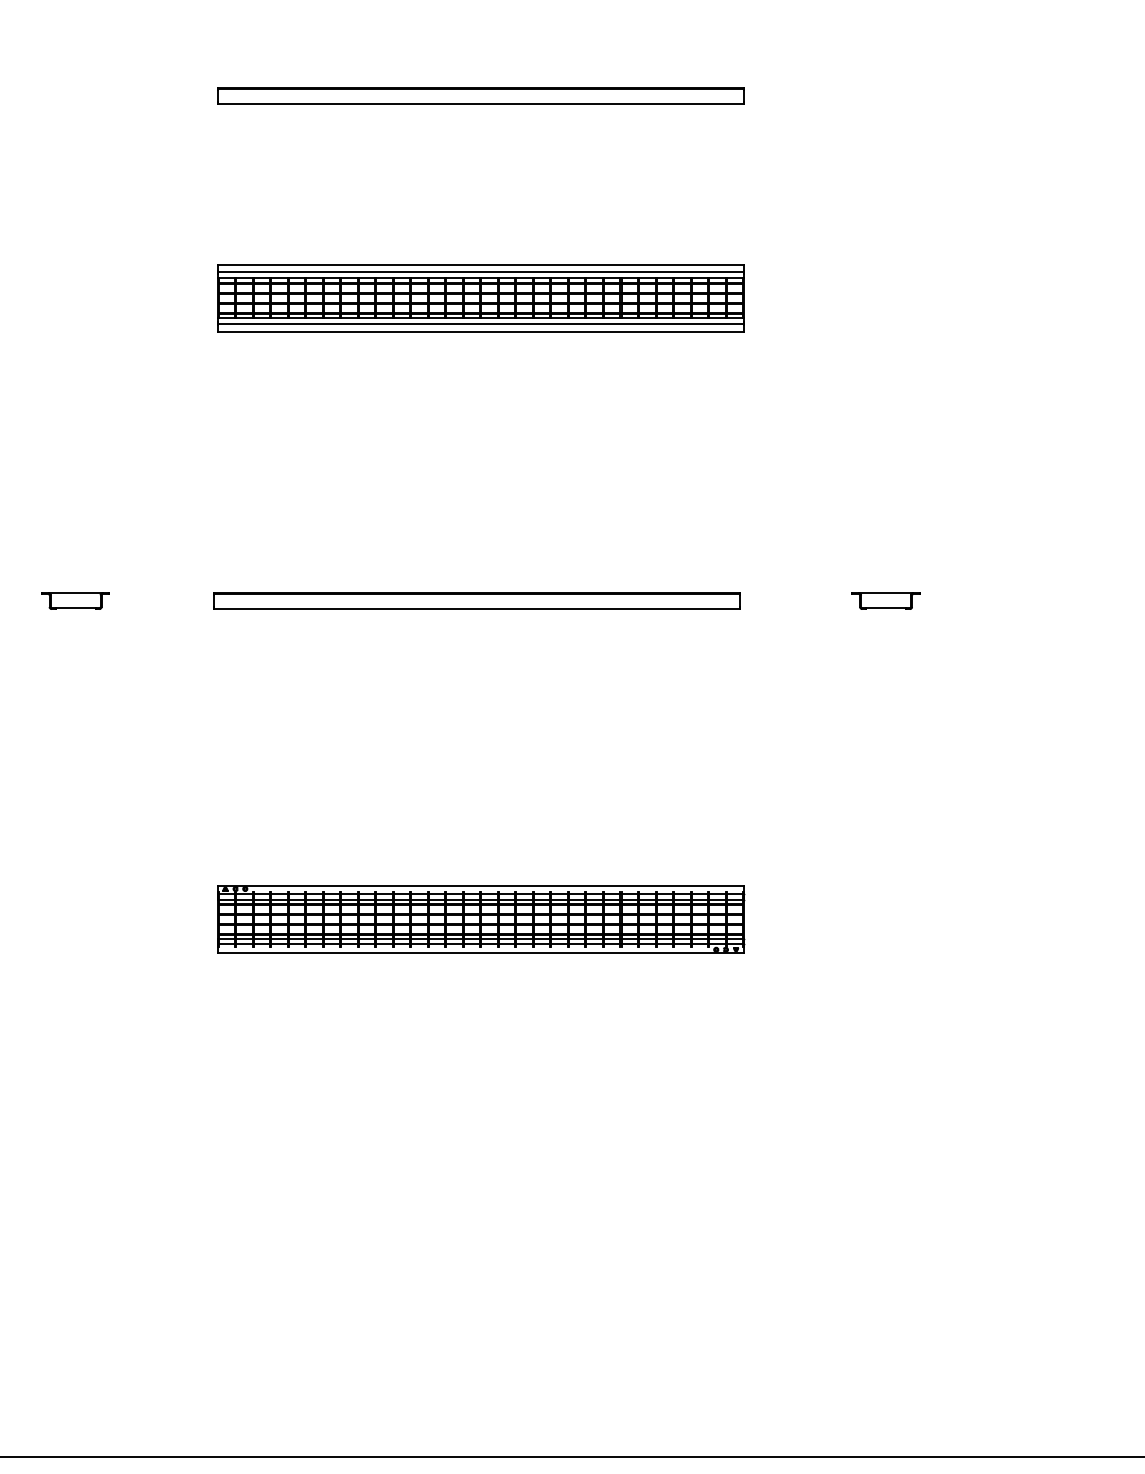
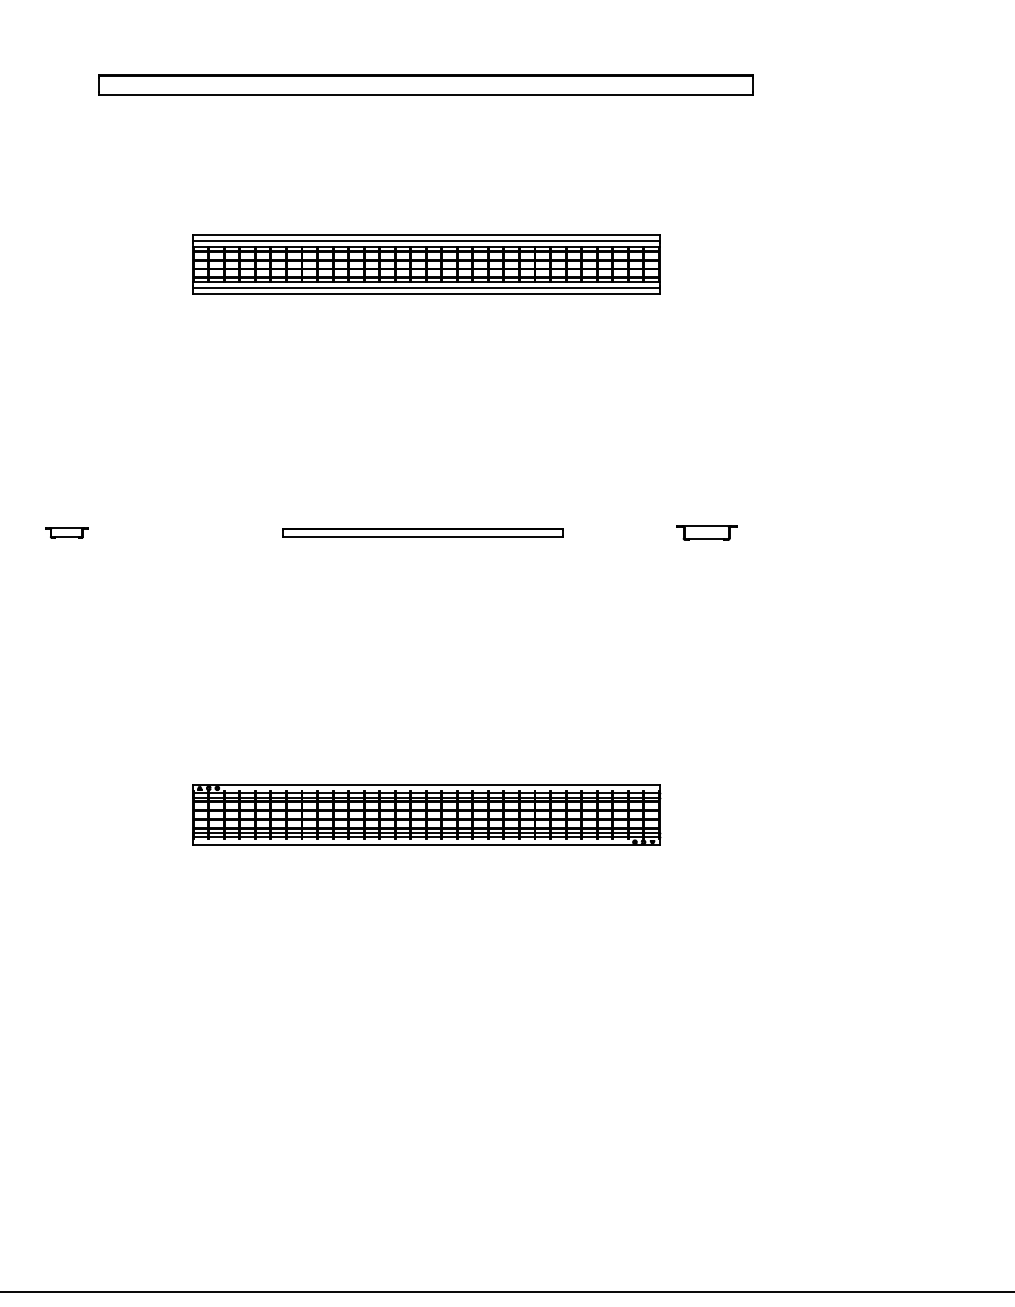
part: (480, 95) -> (425, 84), size x1.4
part: (75, 600) -> (66, 532), size x0.7
part: (476, 600) -> (422, 532), size x0.6
part: (885, 600) -> (706, 532), moved

